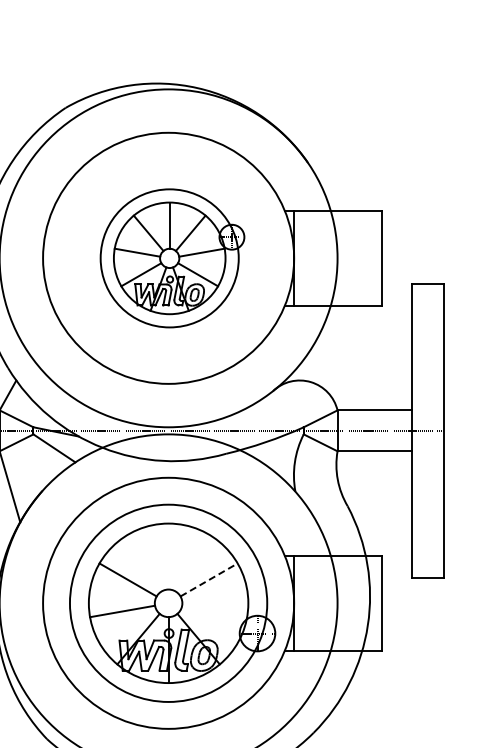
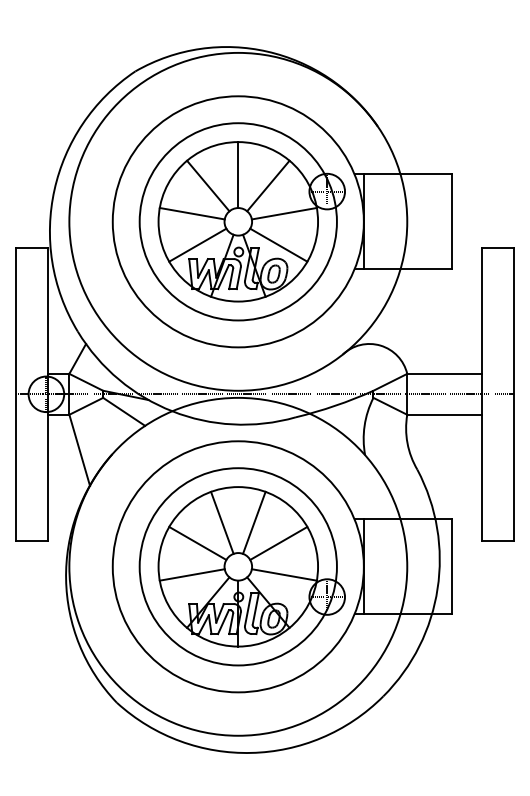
part: (171, 258) -> (241, 221), size x1.43
line: (152, 559) -> (222, 522), added
line: (184, 559) -> (254, 522), added
line: (208, 580) -> (278, 543), dashed -> solid
line: (213, 611) -> (283, 574), added

